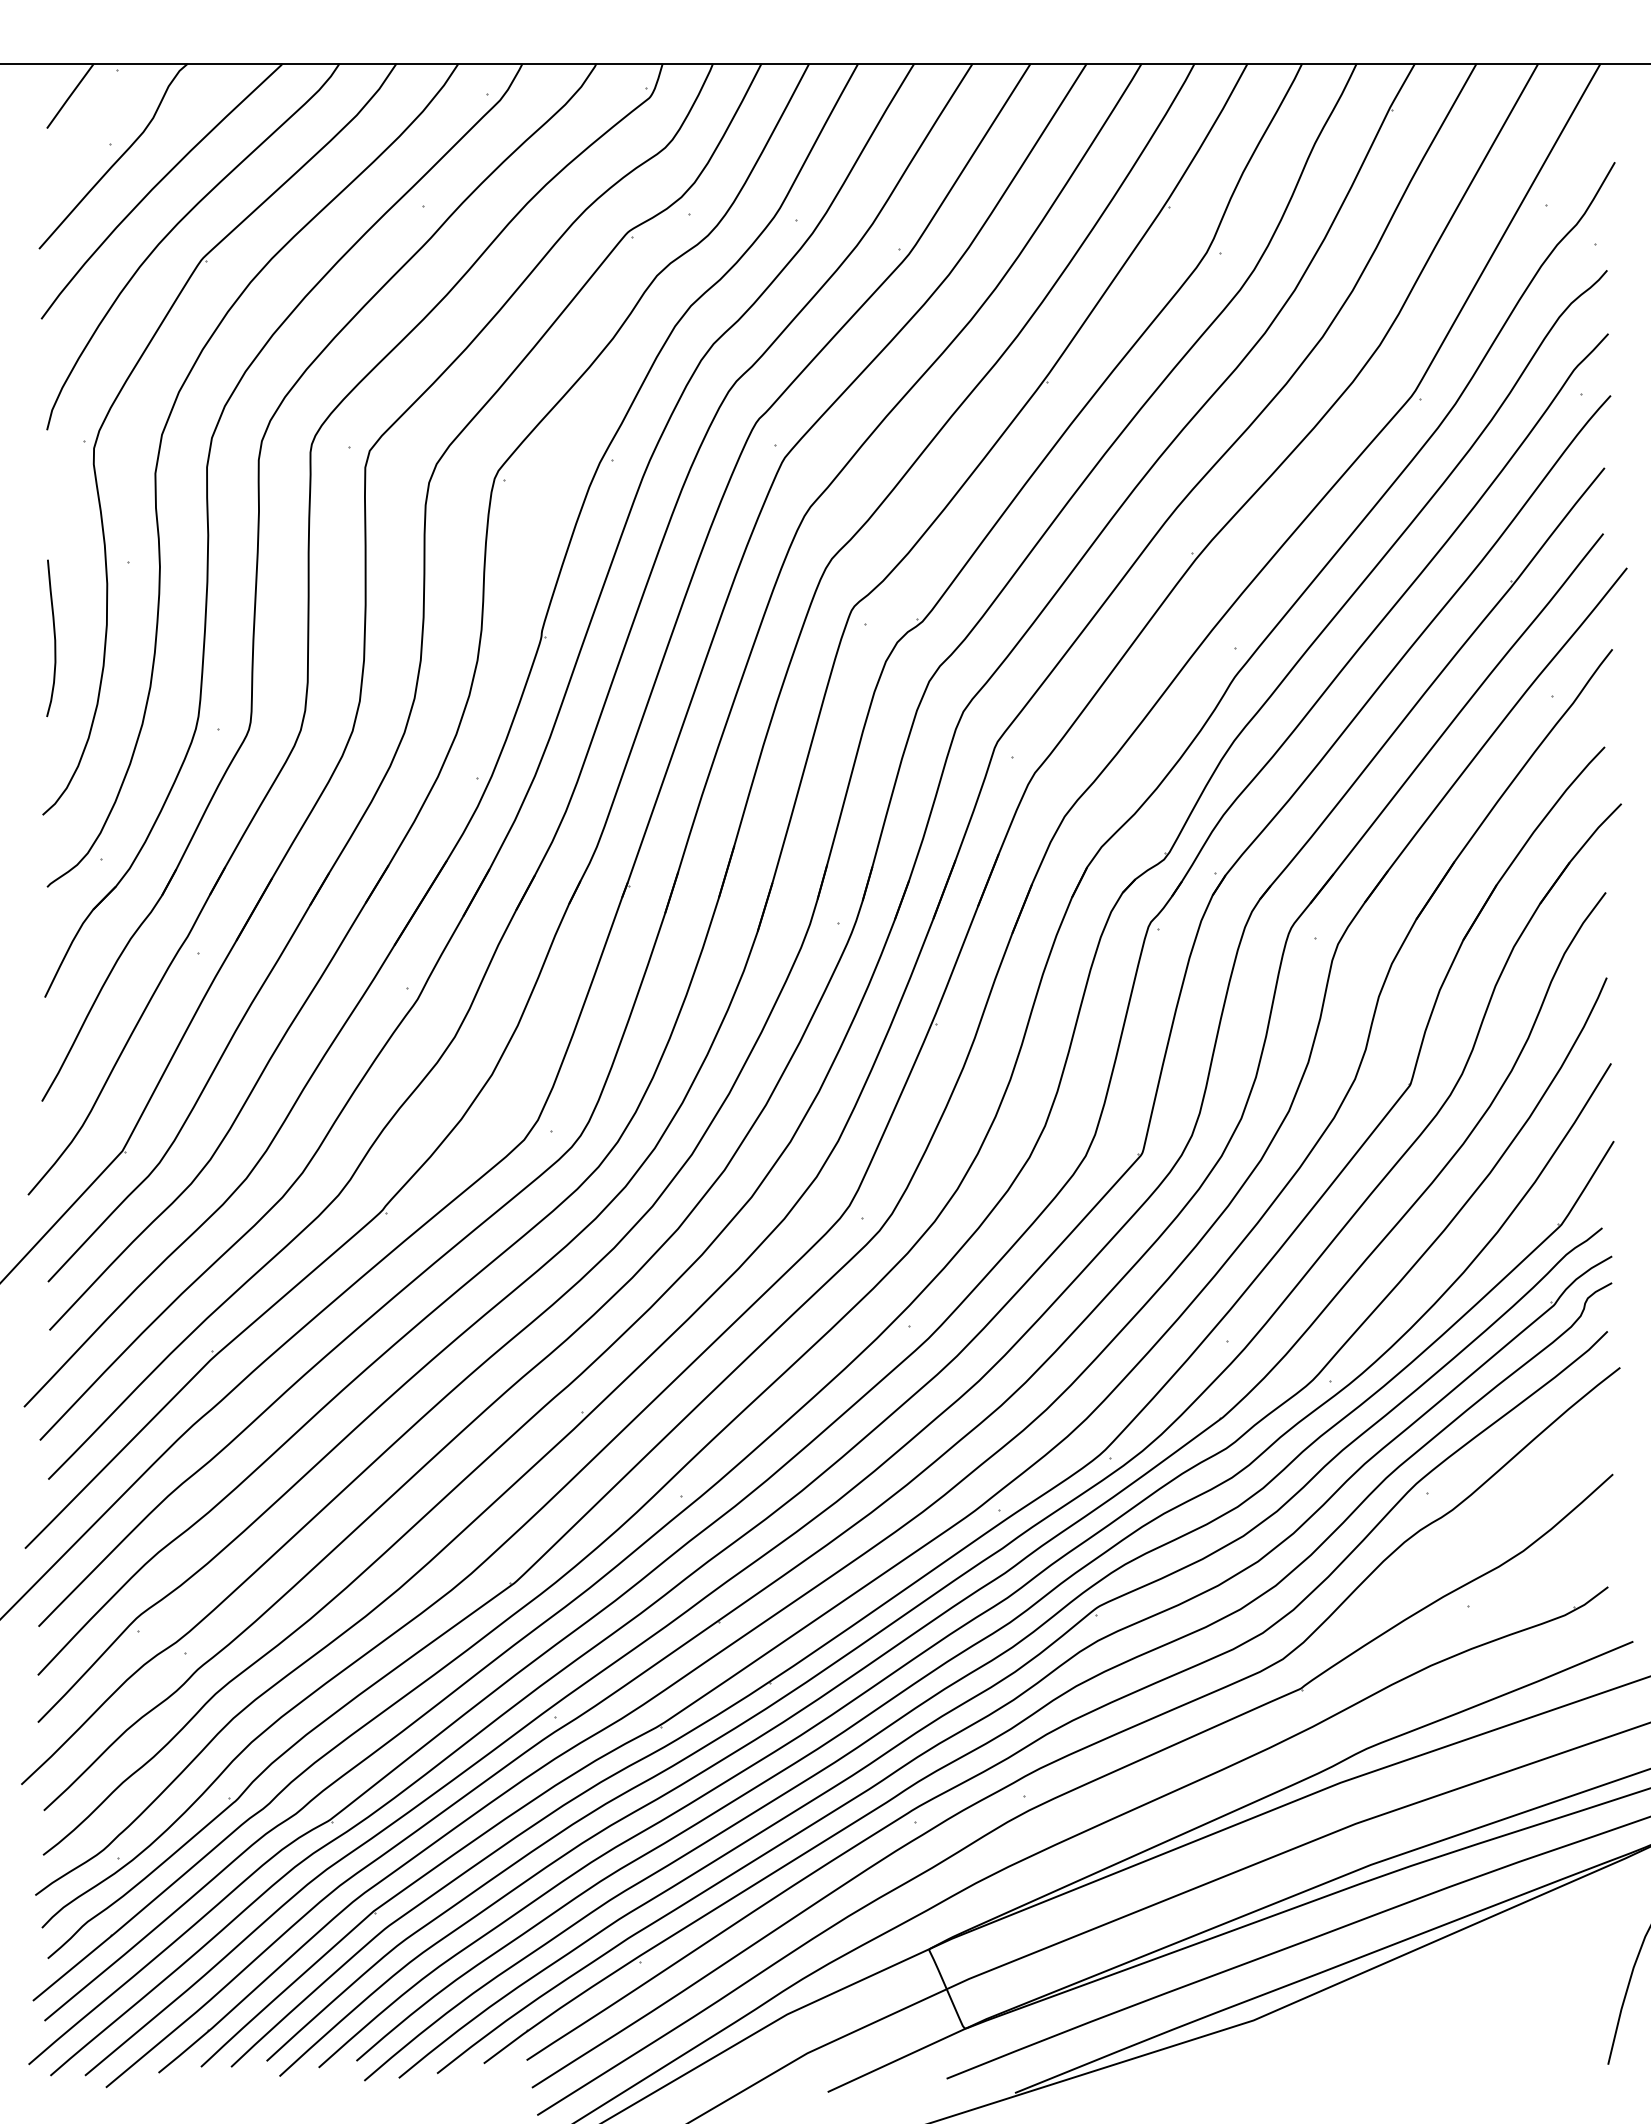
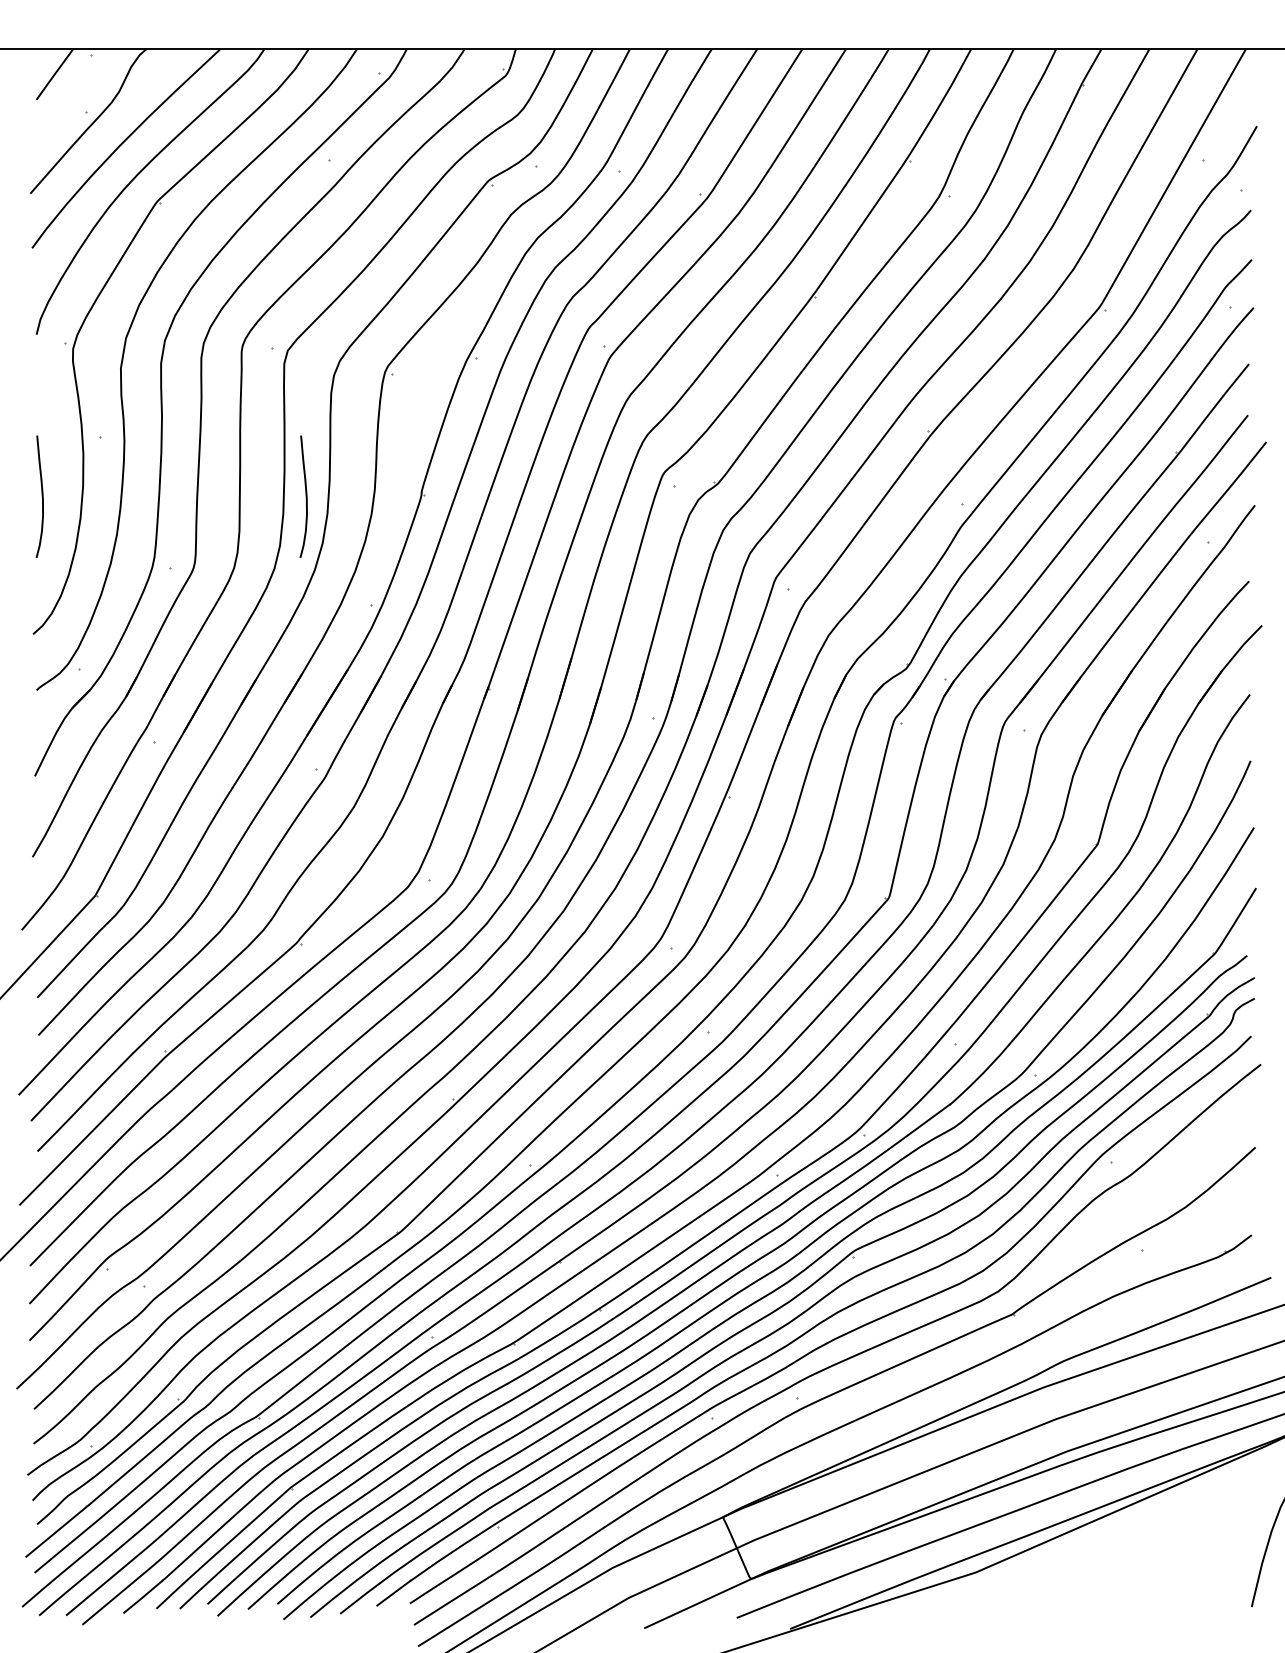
curve: (393, 638) -> (306, 496), added

